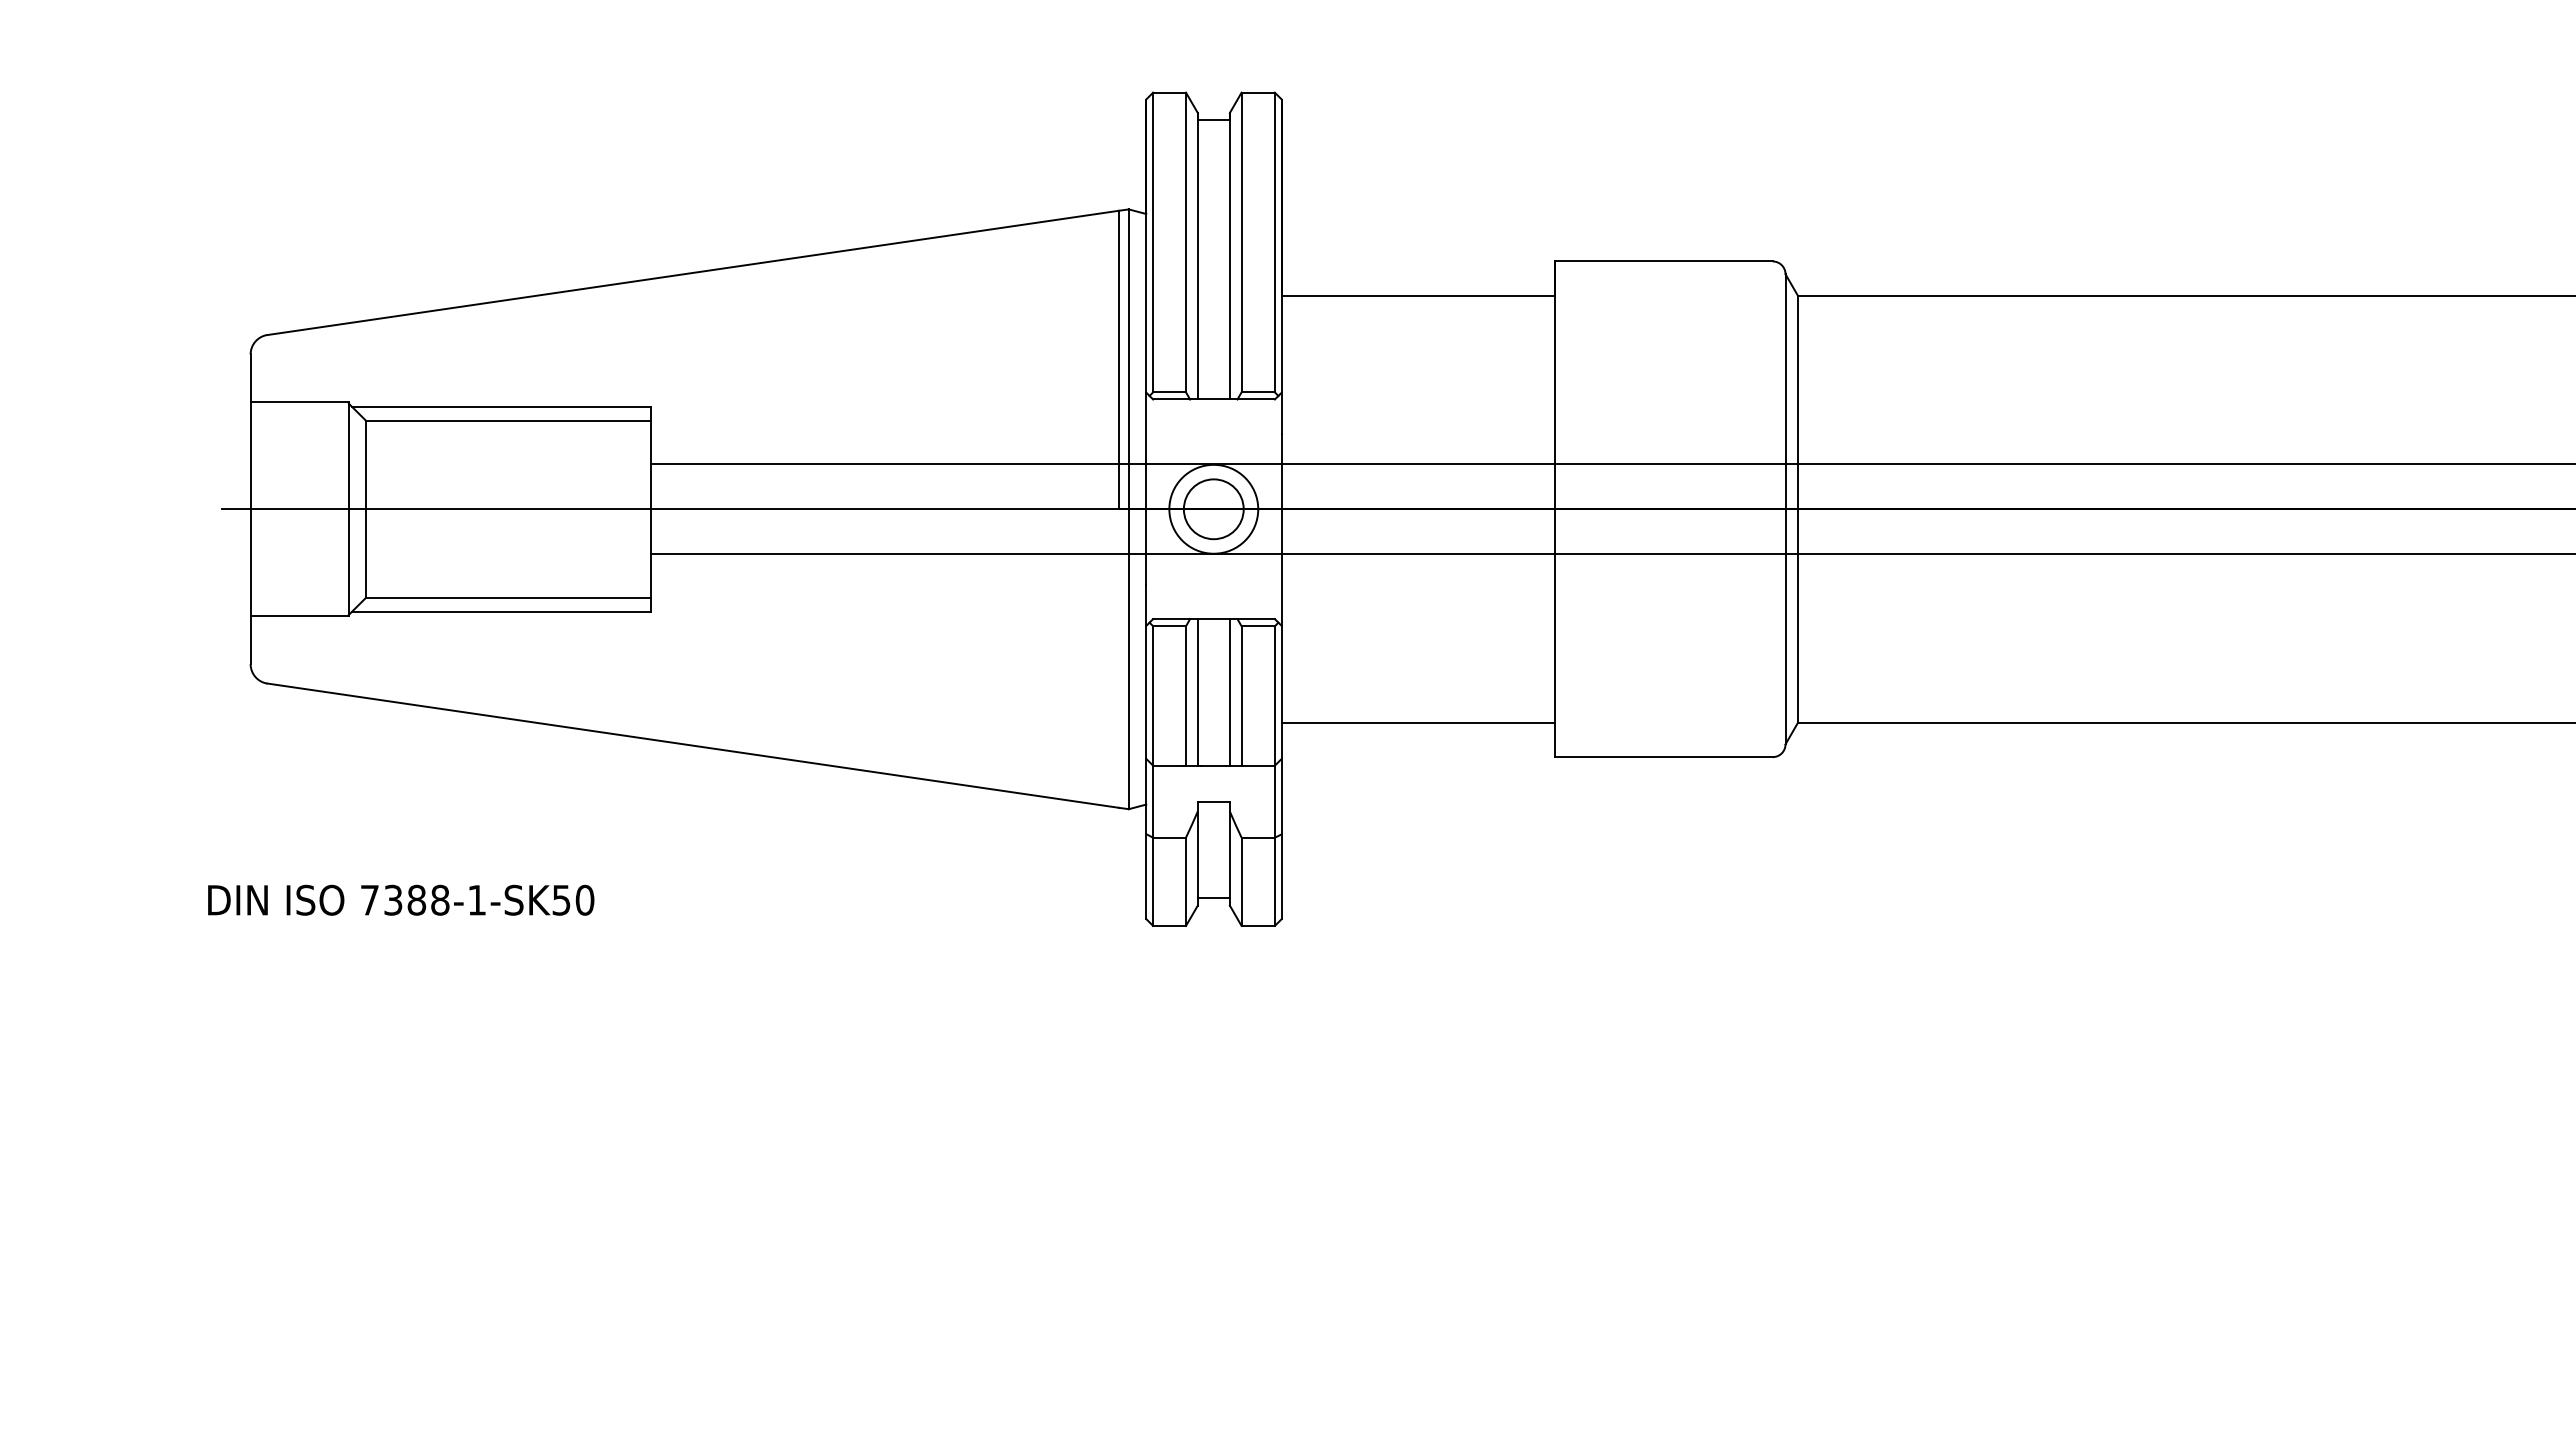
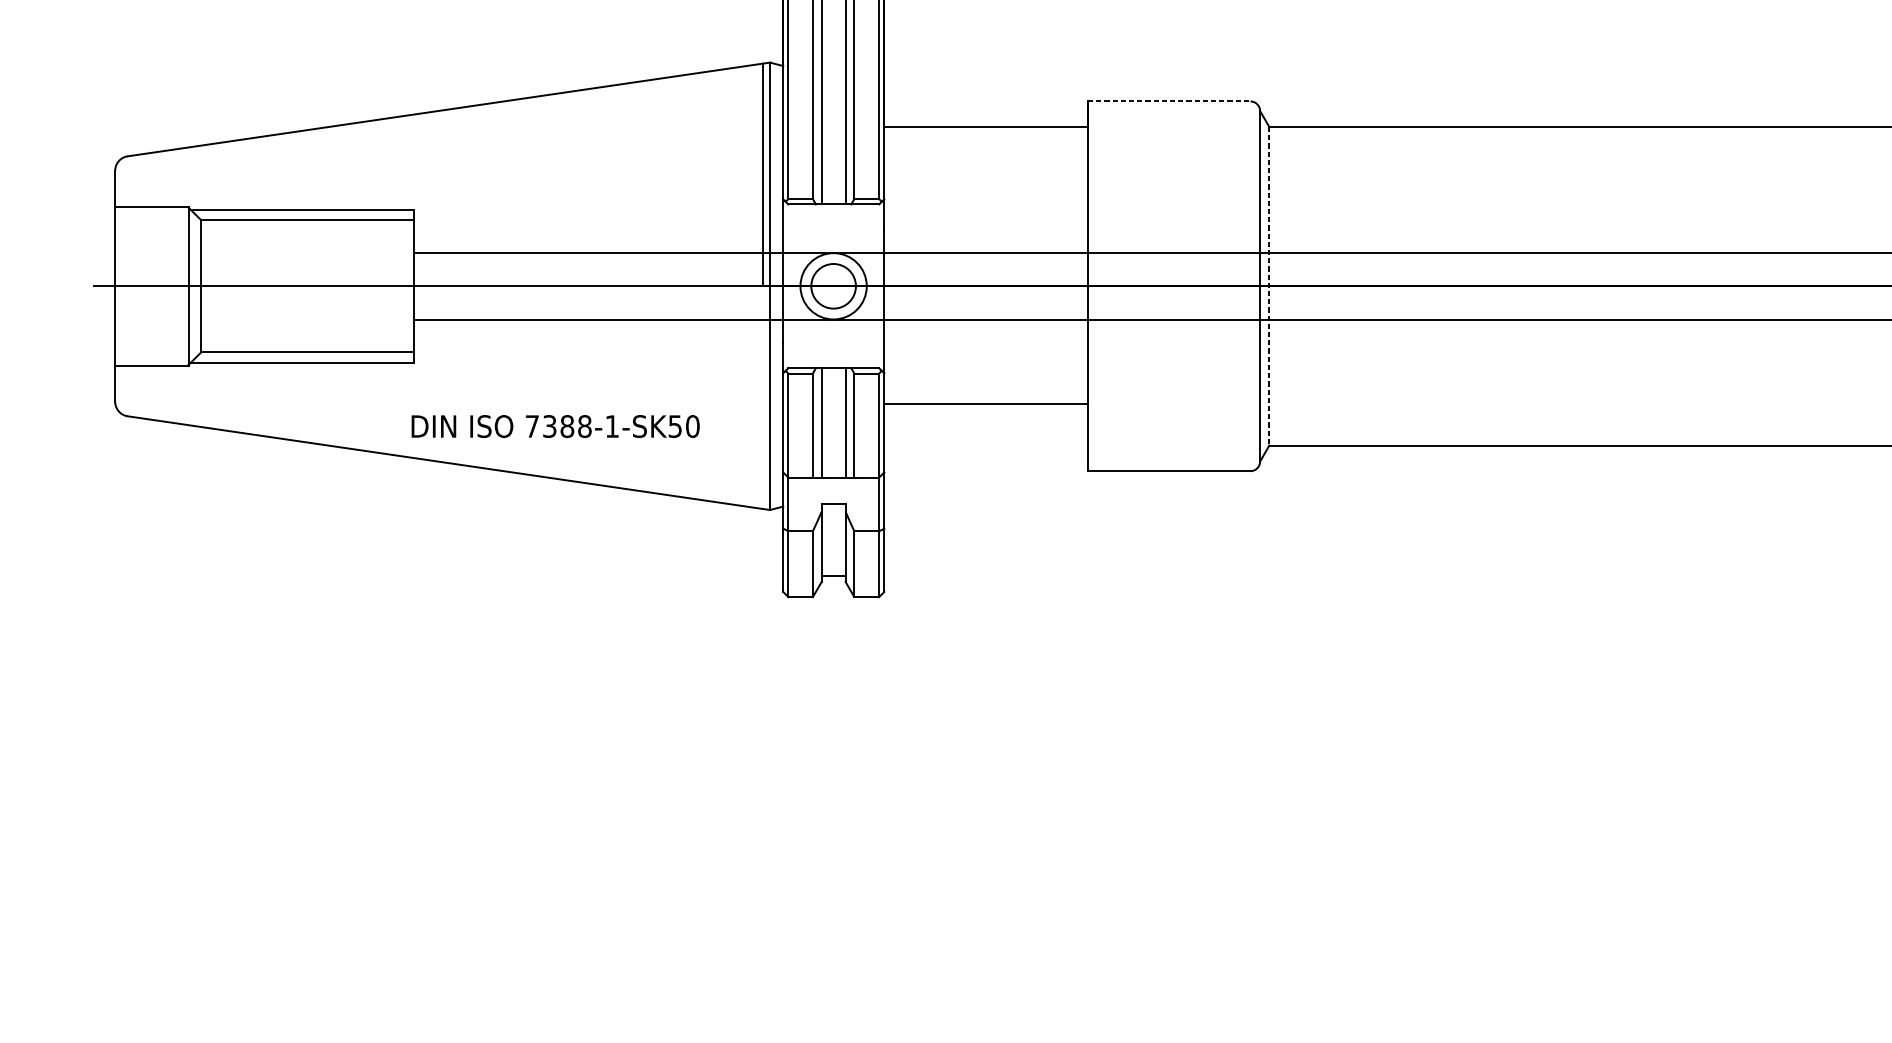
line: (1663, 261) -> (1169, 101), solid -> dashed
line: (1797, 509) -> (1269, 286), solid -> dashed
line: (1417, 722) -> (985, 403), moved
text: (401, 899) -> (555, 425), moved

